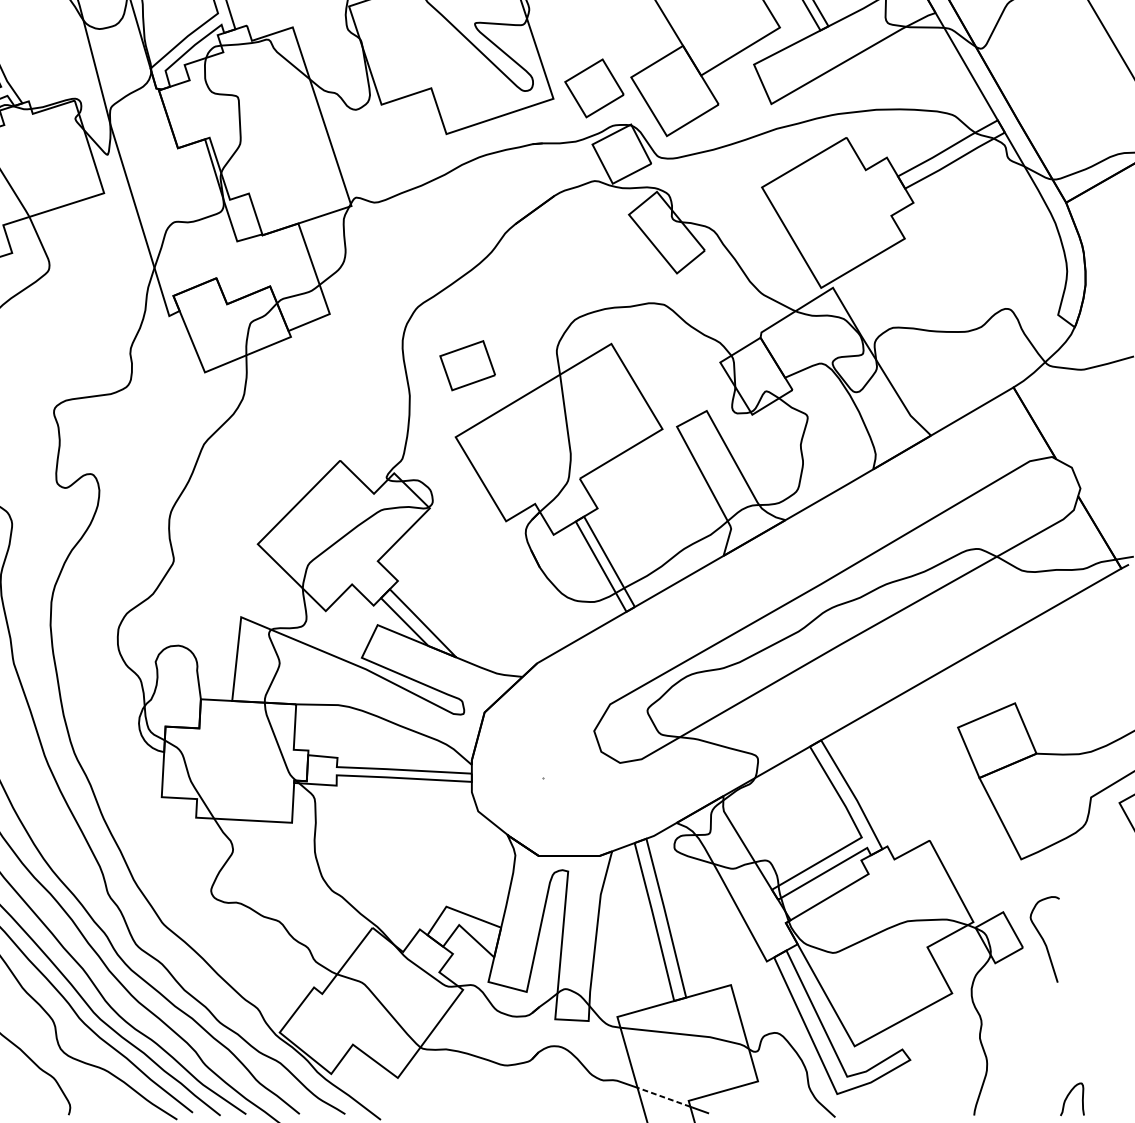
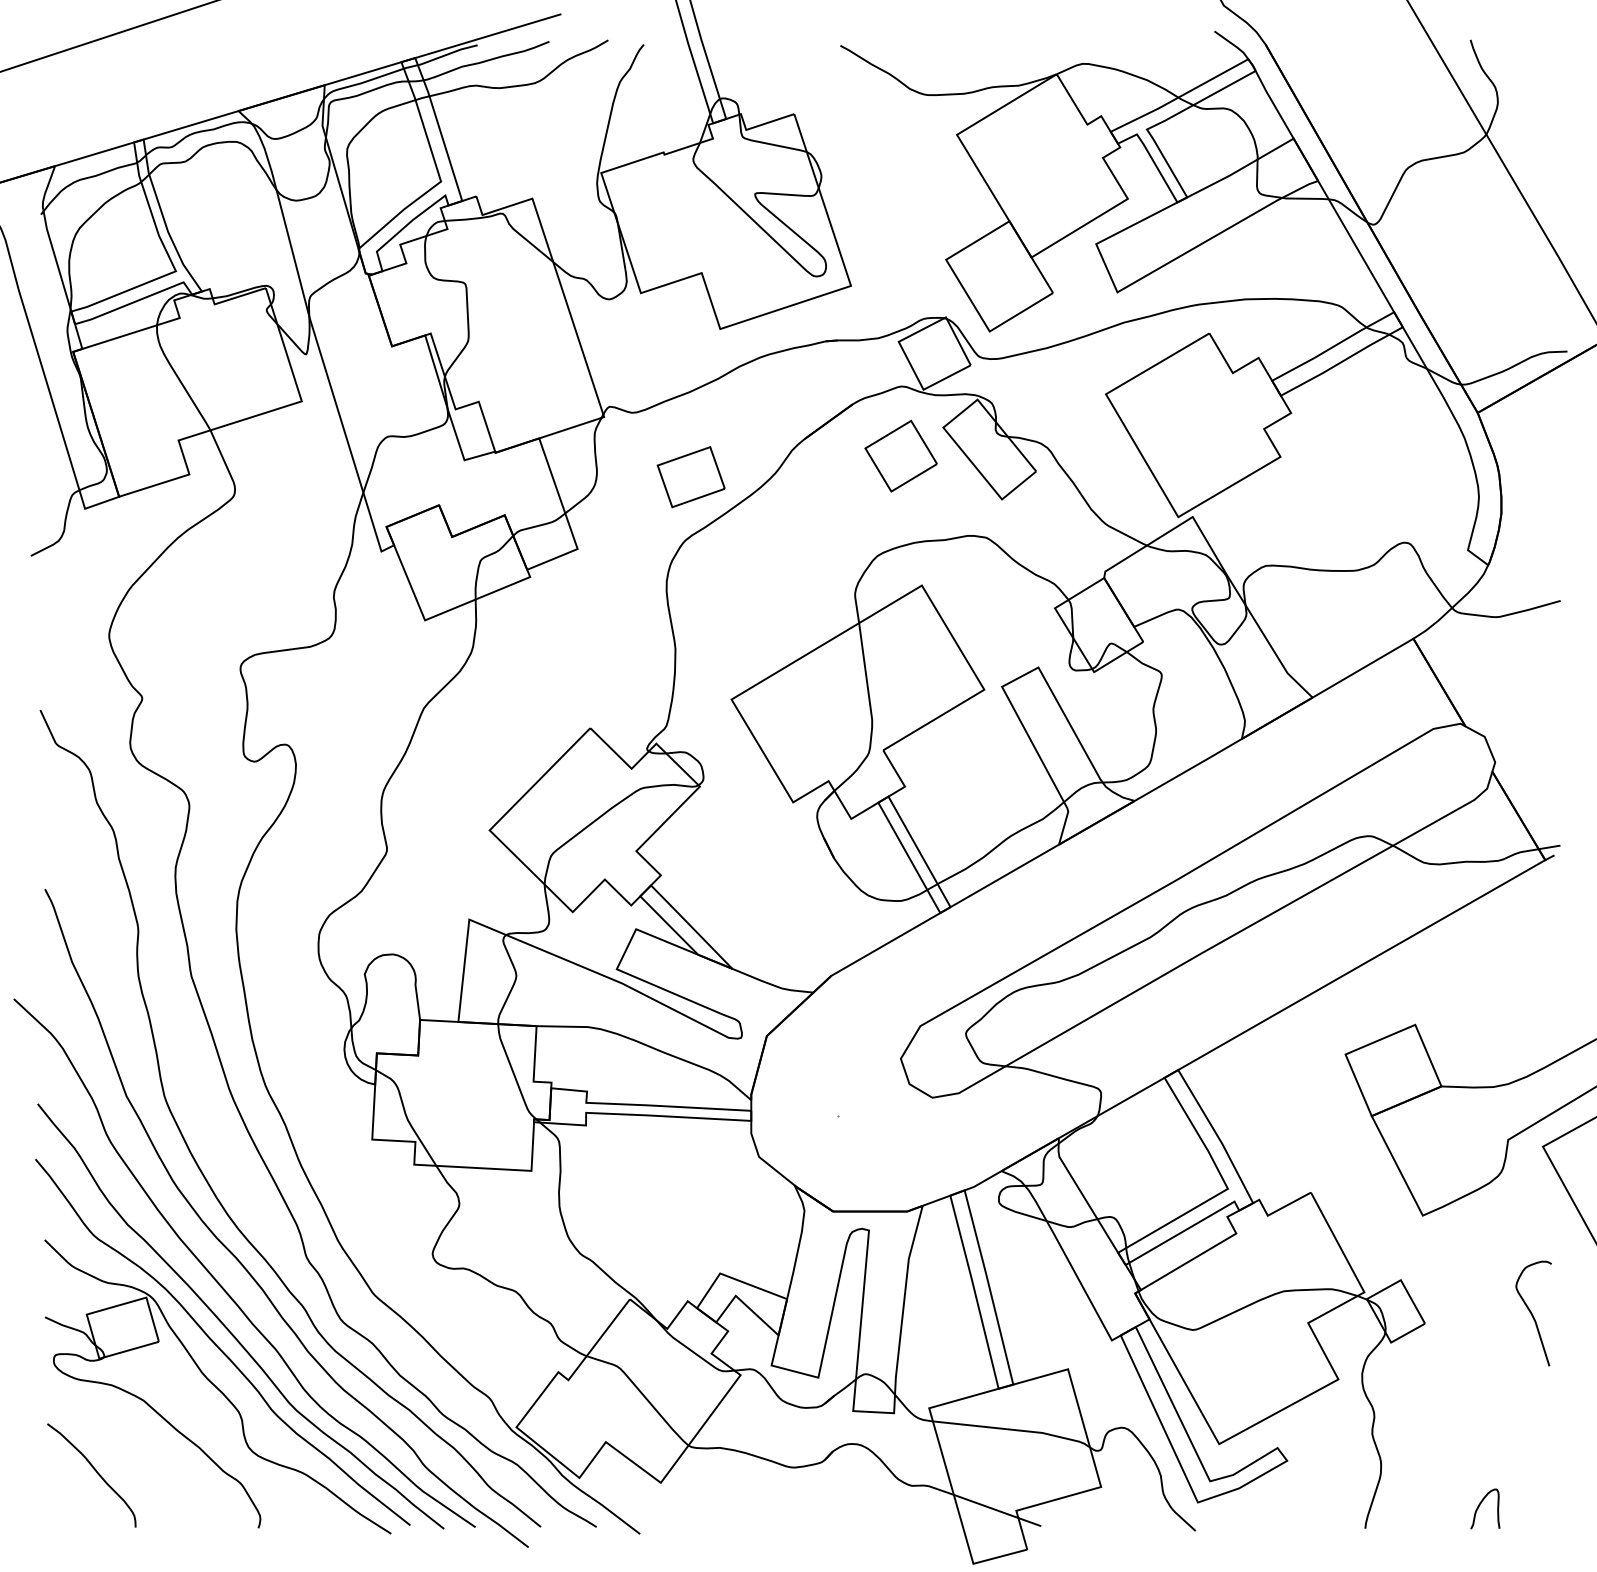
part: (593, 87) -> (900, 455), moved
part: (467, 365) -> (690, 477), moved
curve: (1043, 939) -> (1532, 1313), moved
line: (663, 1097) -> (985, 1506), dashed -> solid

